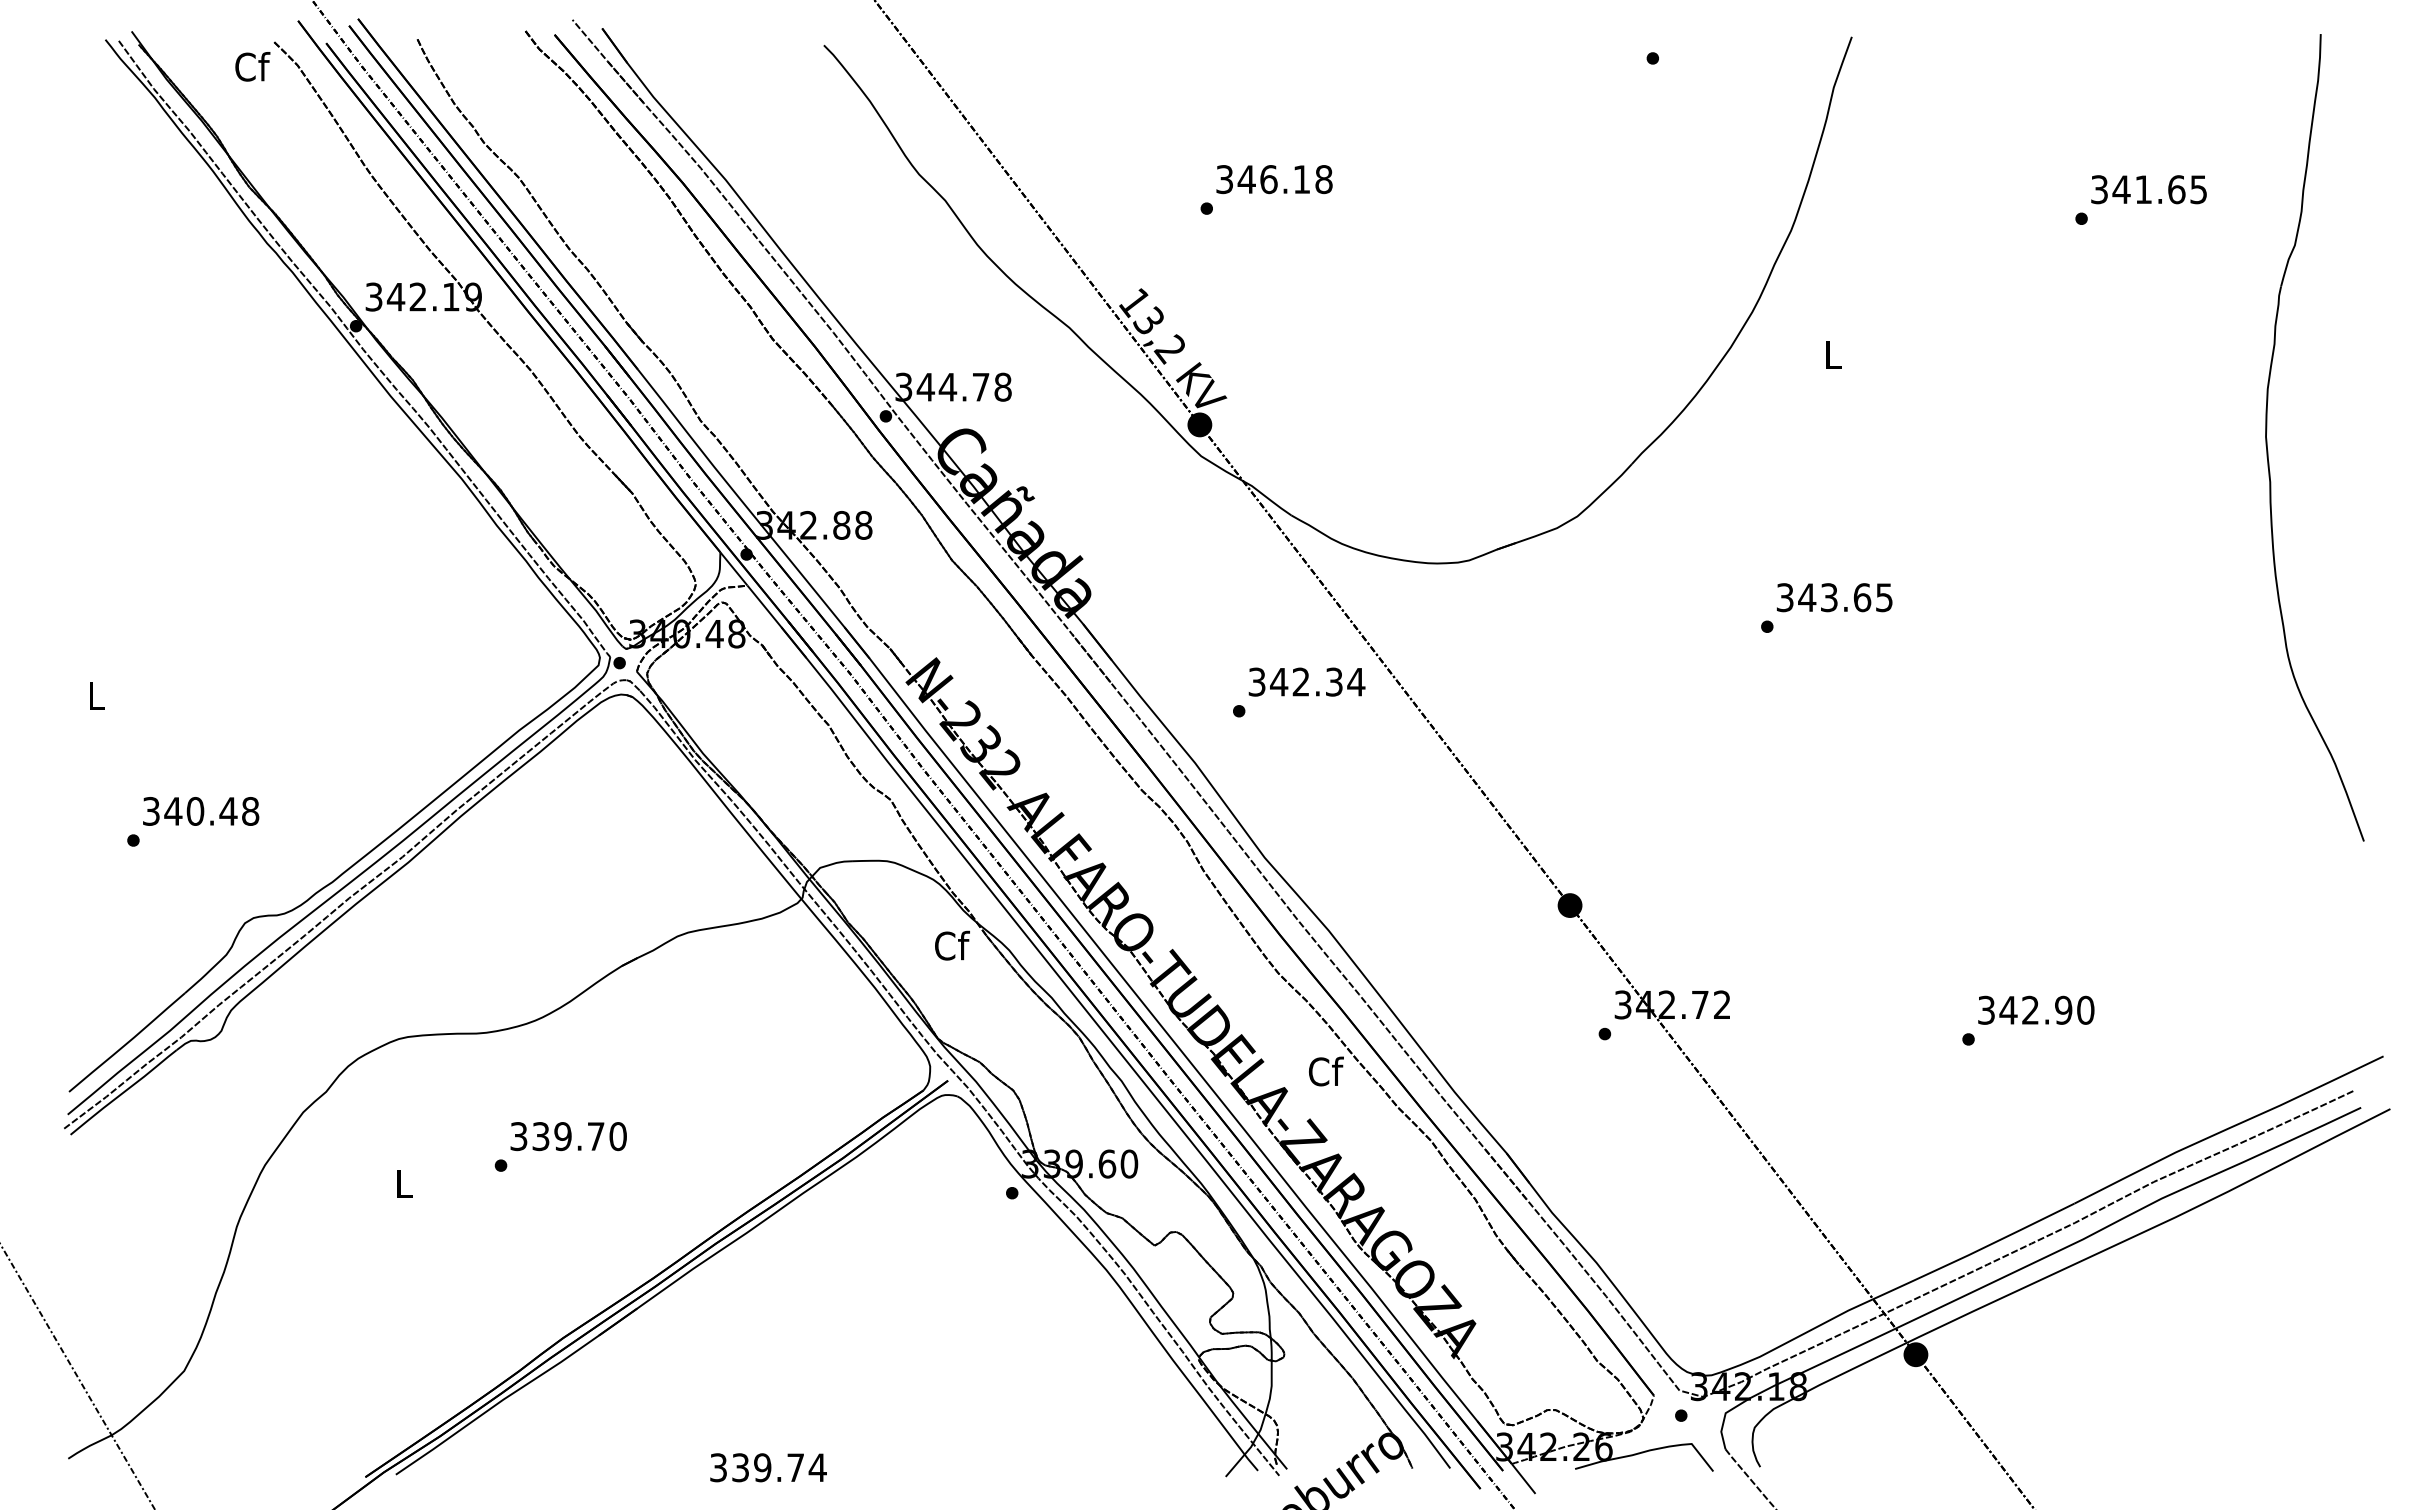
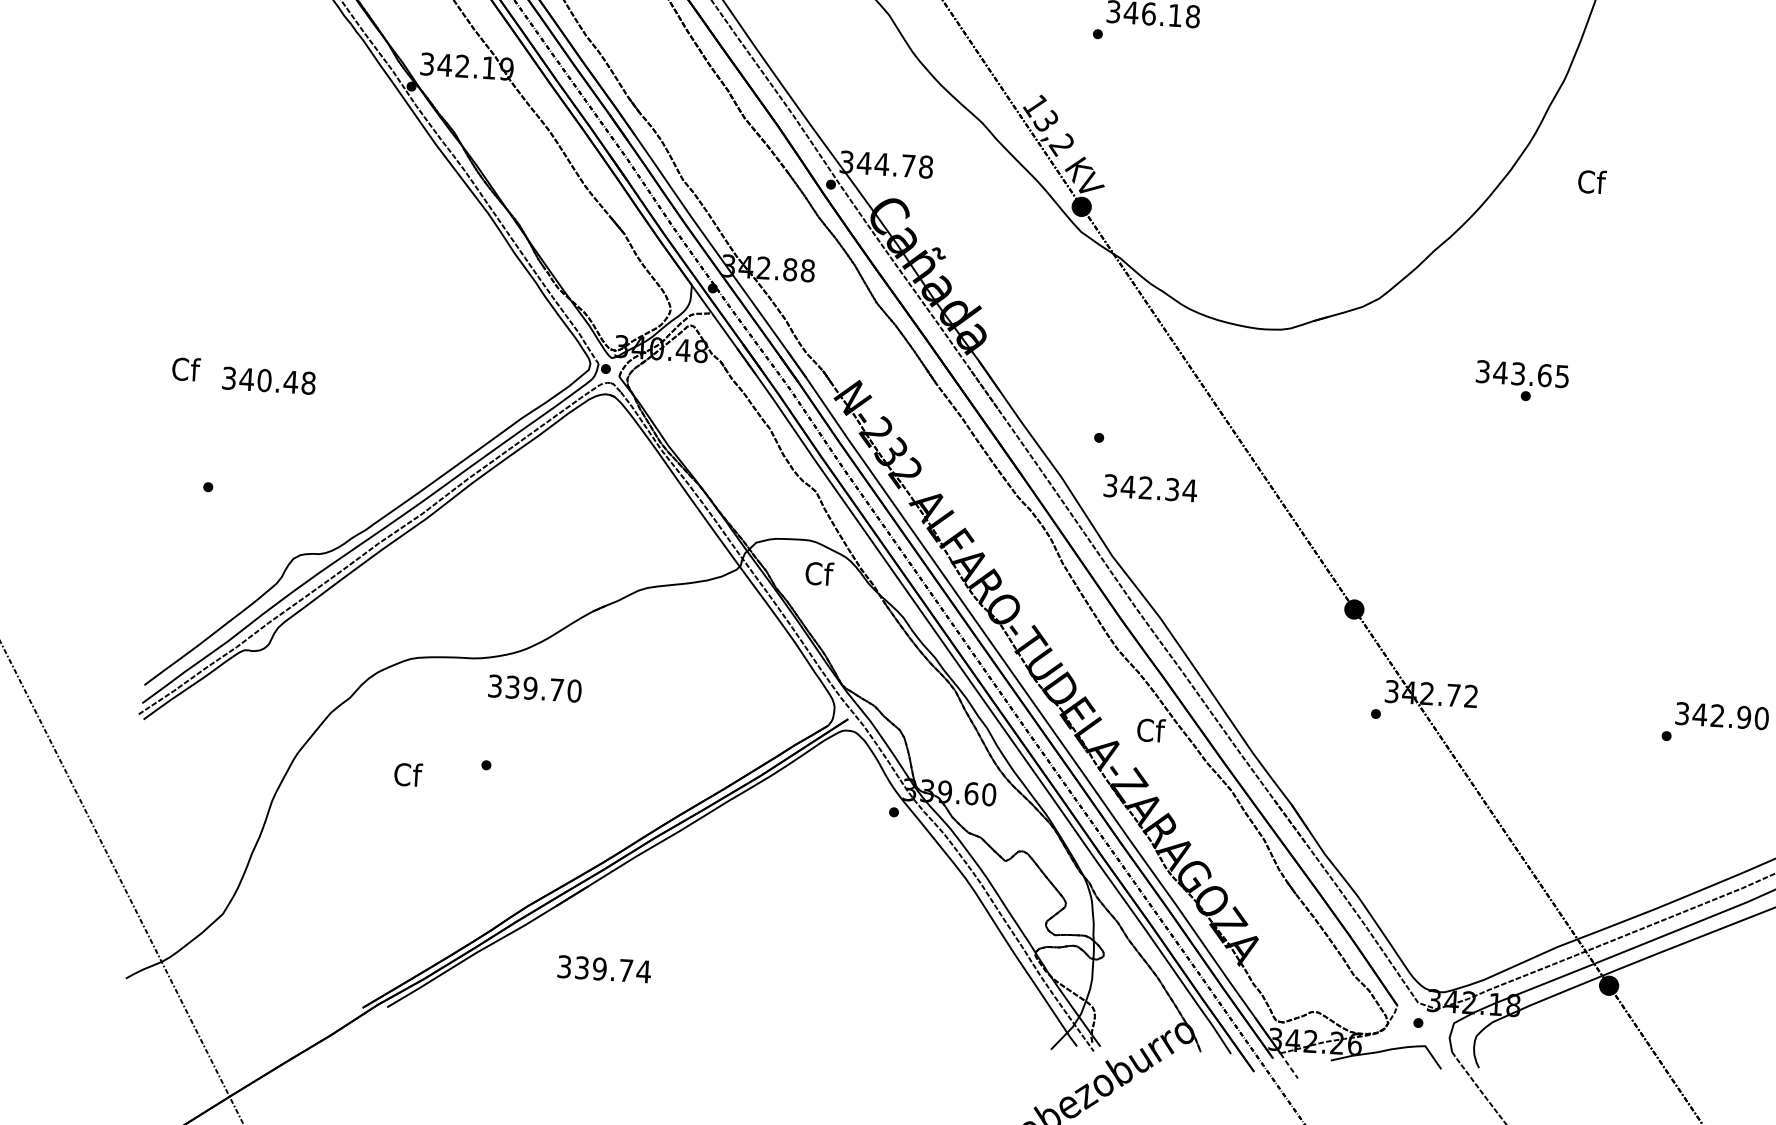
text: (1833, 354) -> (1592, 181), L -> Cf
text: (1834, 597) -> (1522, 374), moved
text: (1306, 681) -> (1150, 487), moved
text: (96, 695) -> (185, 369), L -> Cf
text: (201, 811) -> (269, 380), moved
text: (952, 945) -> (819, 573), moved
text: (568, 1136) -> (534, 688), moved
text: (404, 1183) -> (408, 774), L -> Cf
text: (768, 1467) -> (604, 969), moved
line: (1523, 1479) -> (1289, 1066), solid -> dashed

